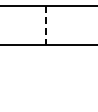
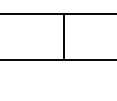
line: (46, 26) -> (63, 37), dashed -> solid

